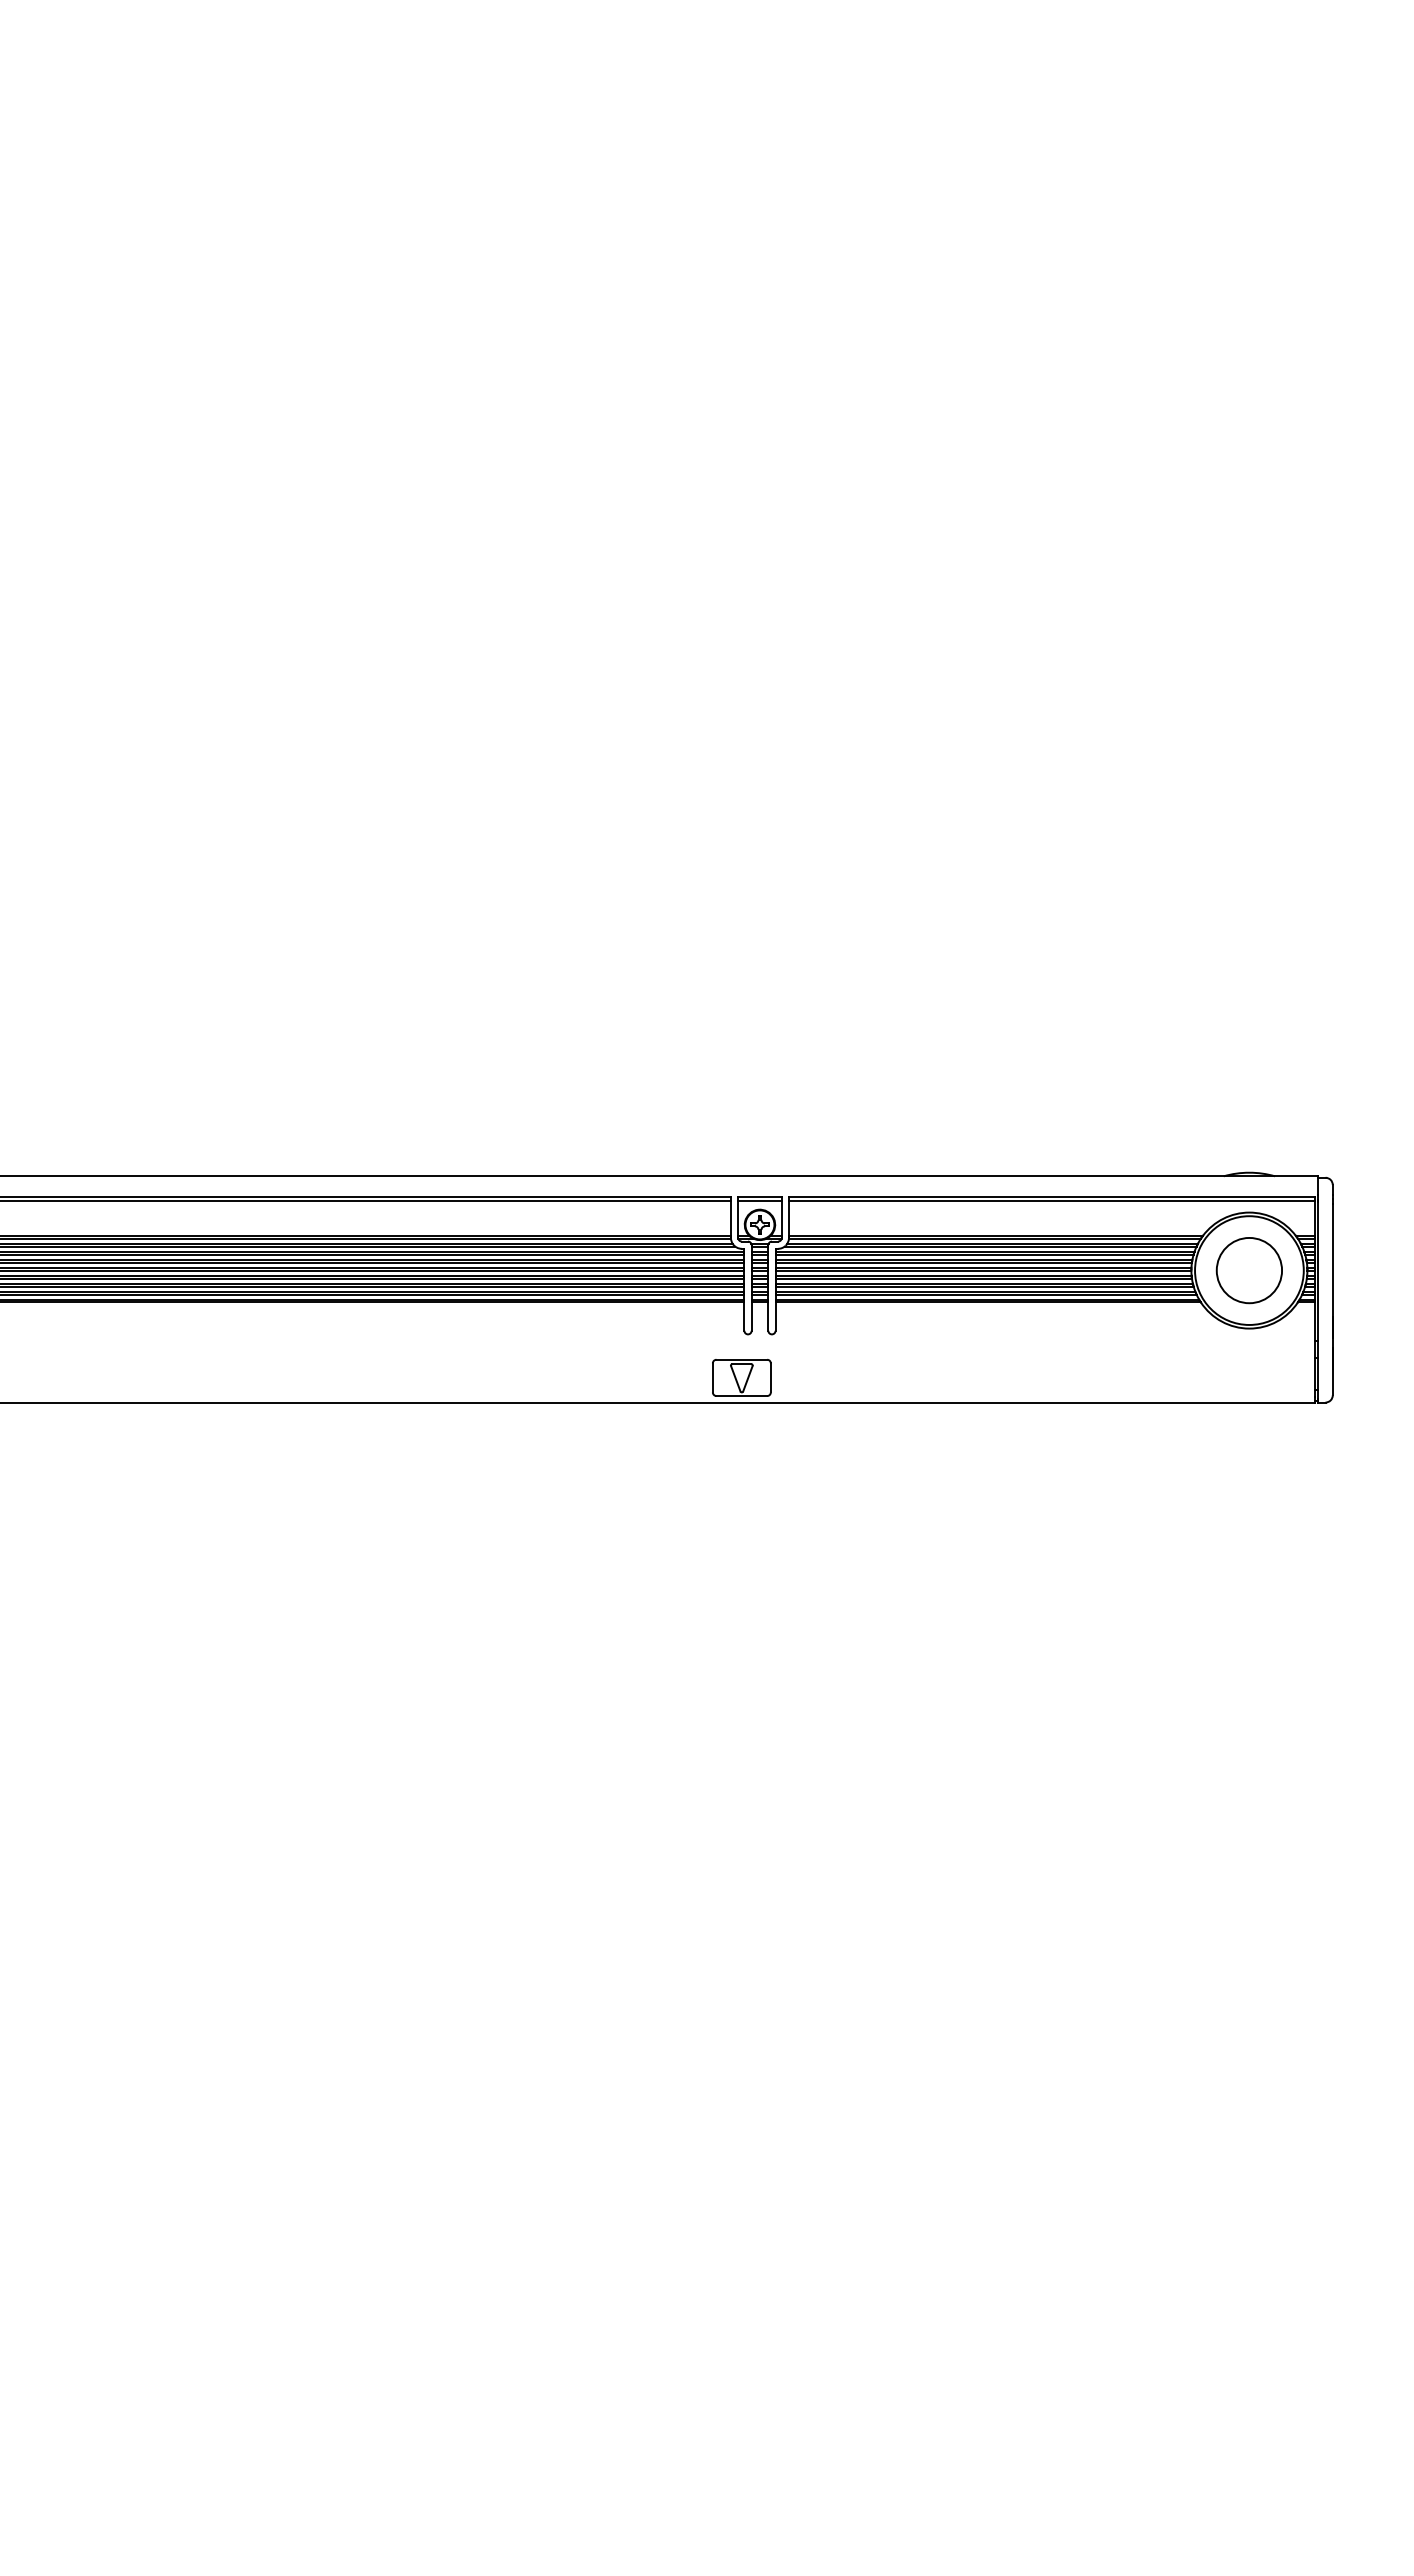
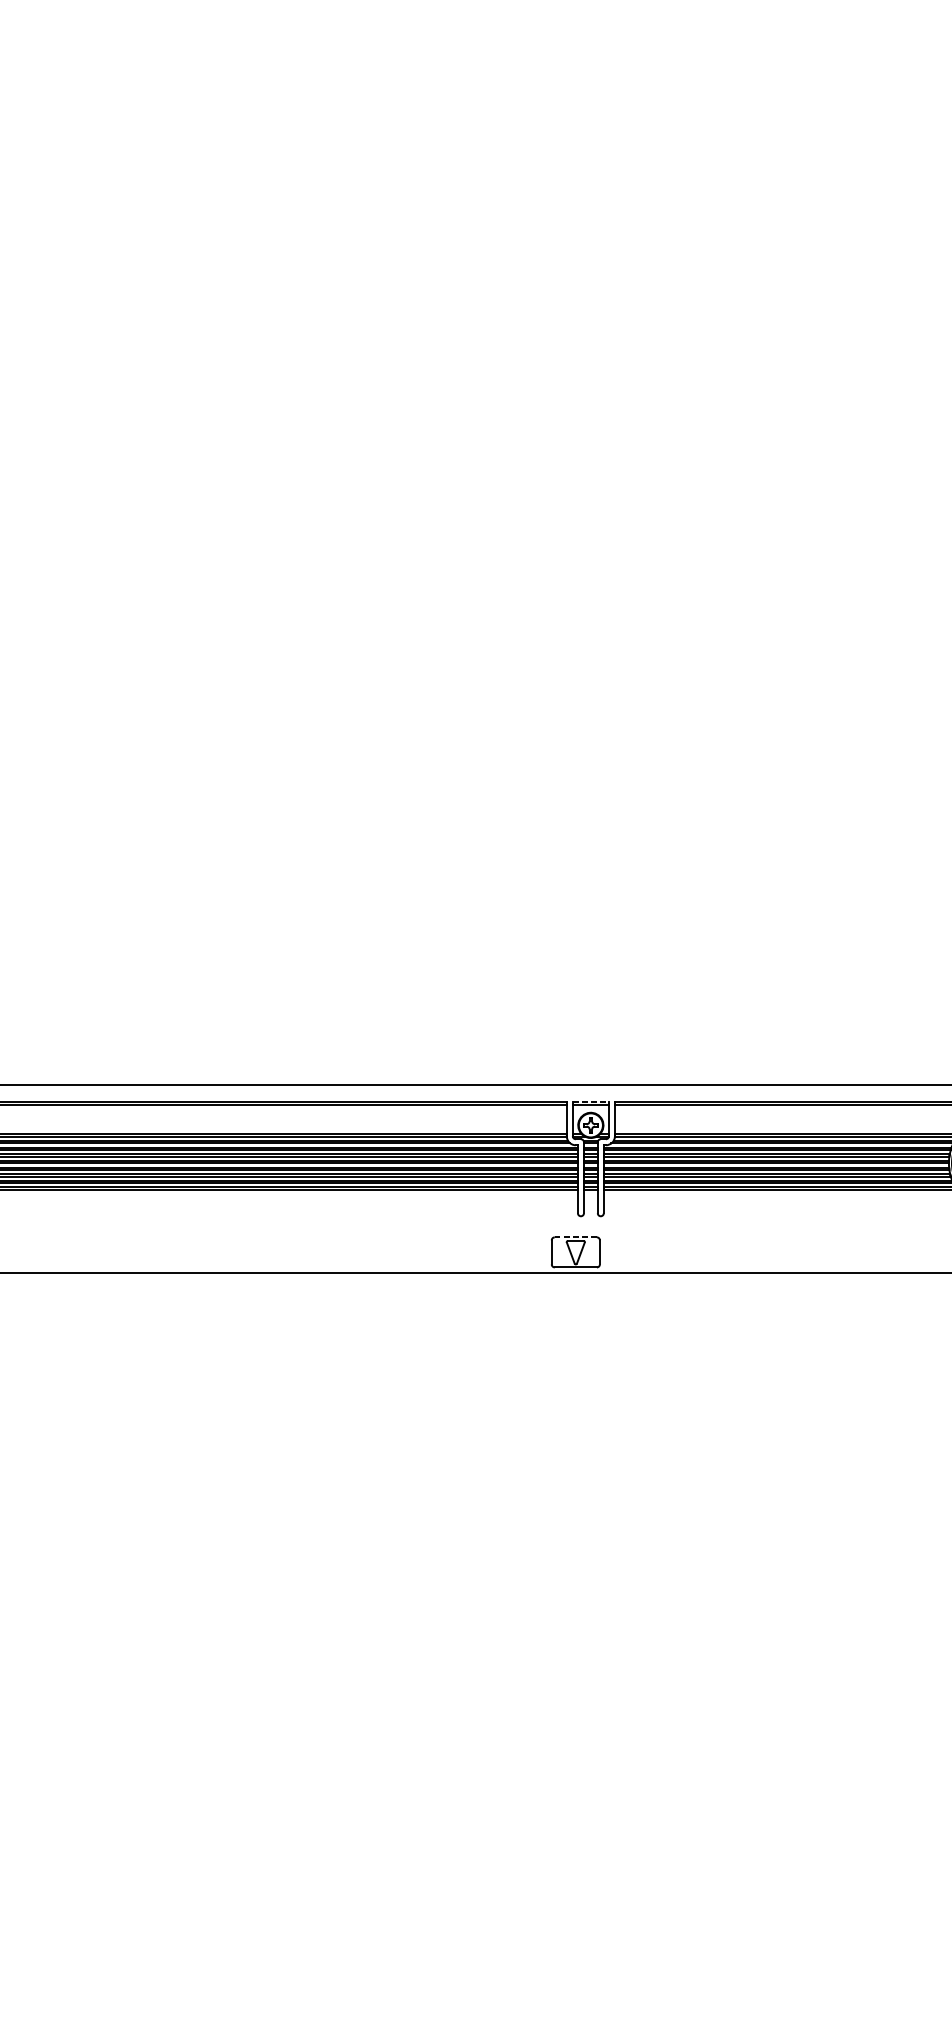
line: (759, 1196) -> (590, 1101), solid -> dashed
line: (741, 1359) -> (575, 1237), solid -> dashed

